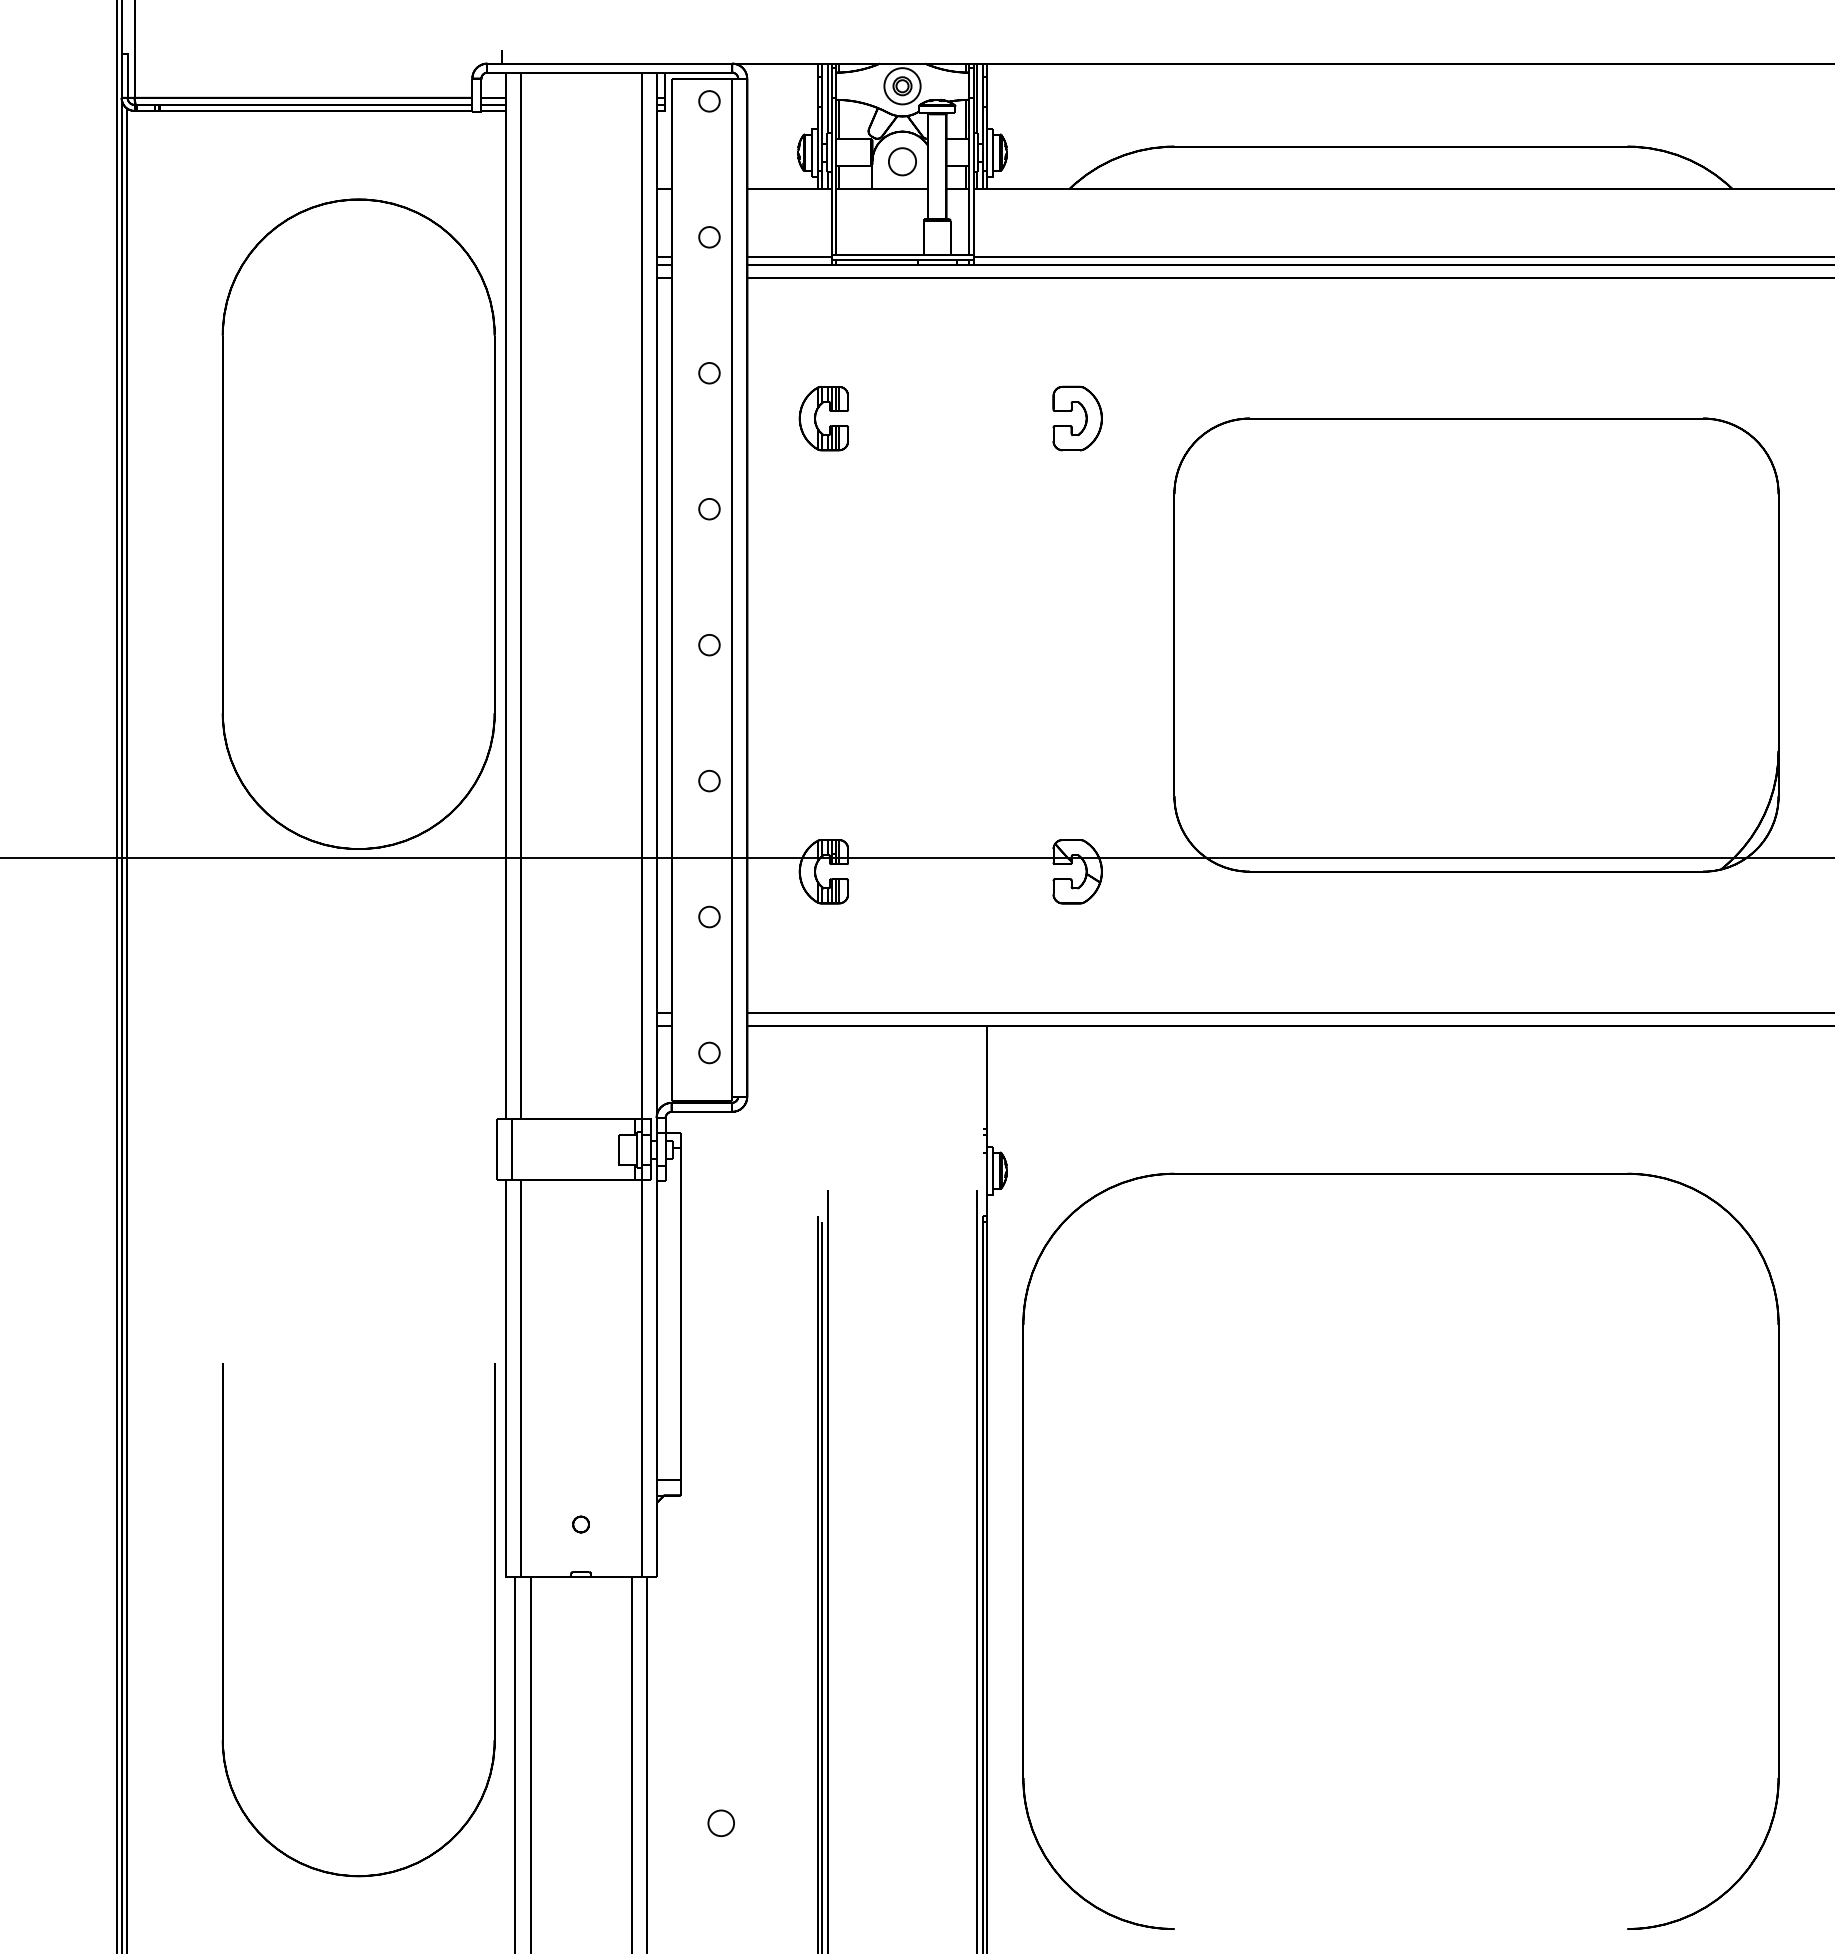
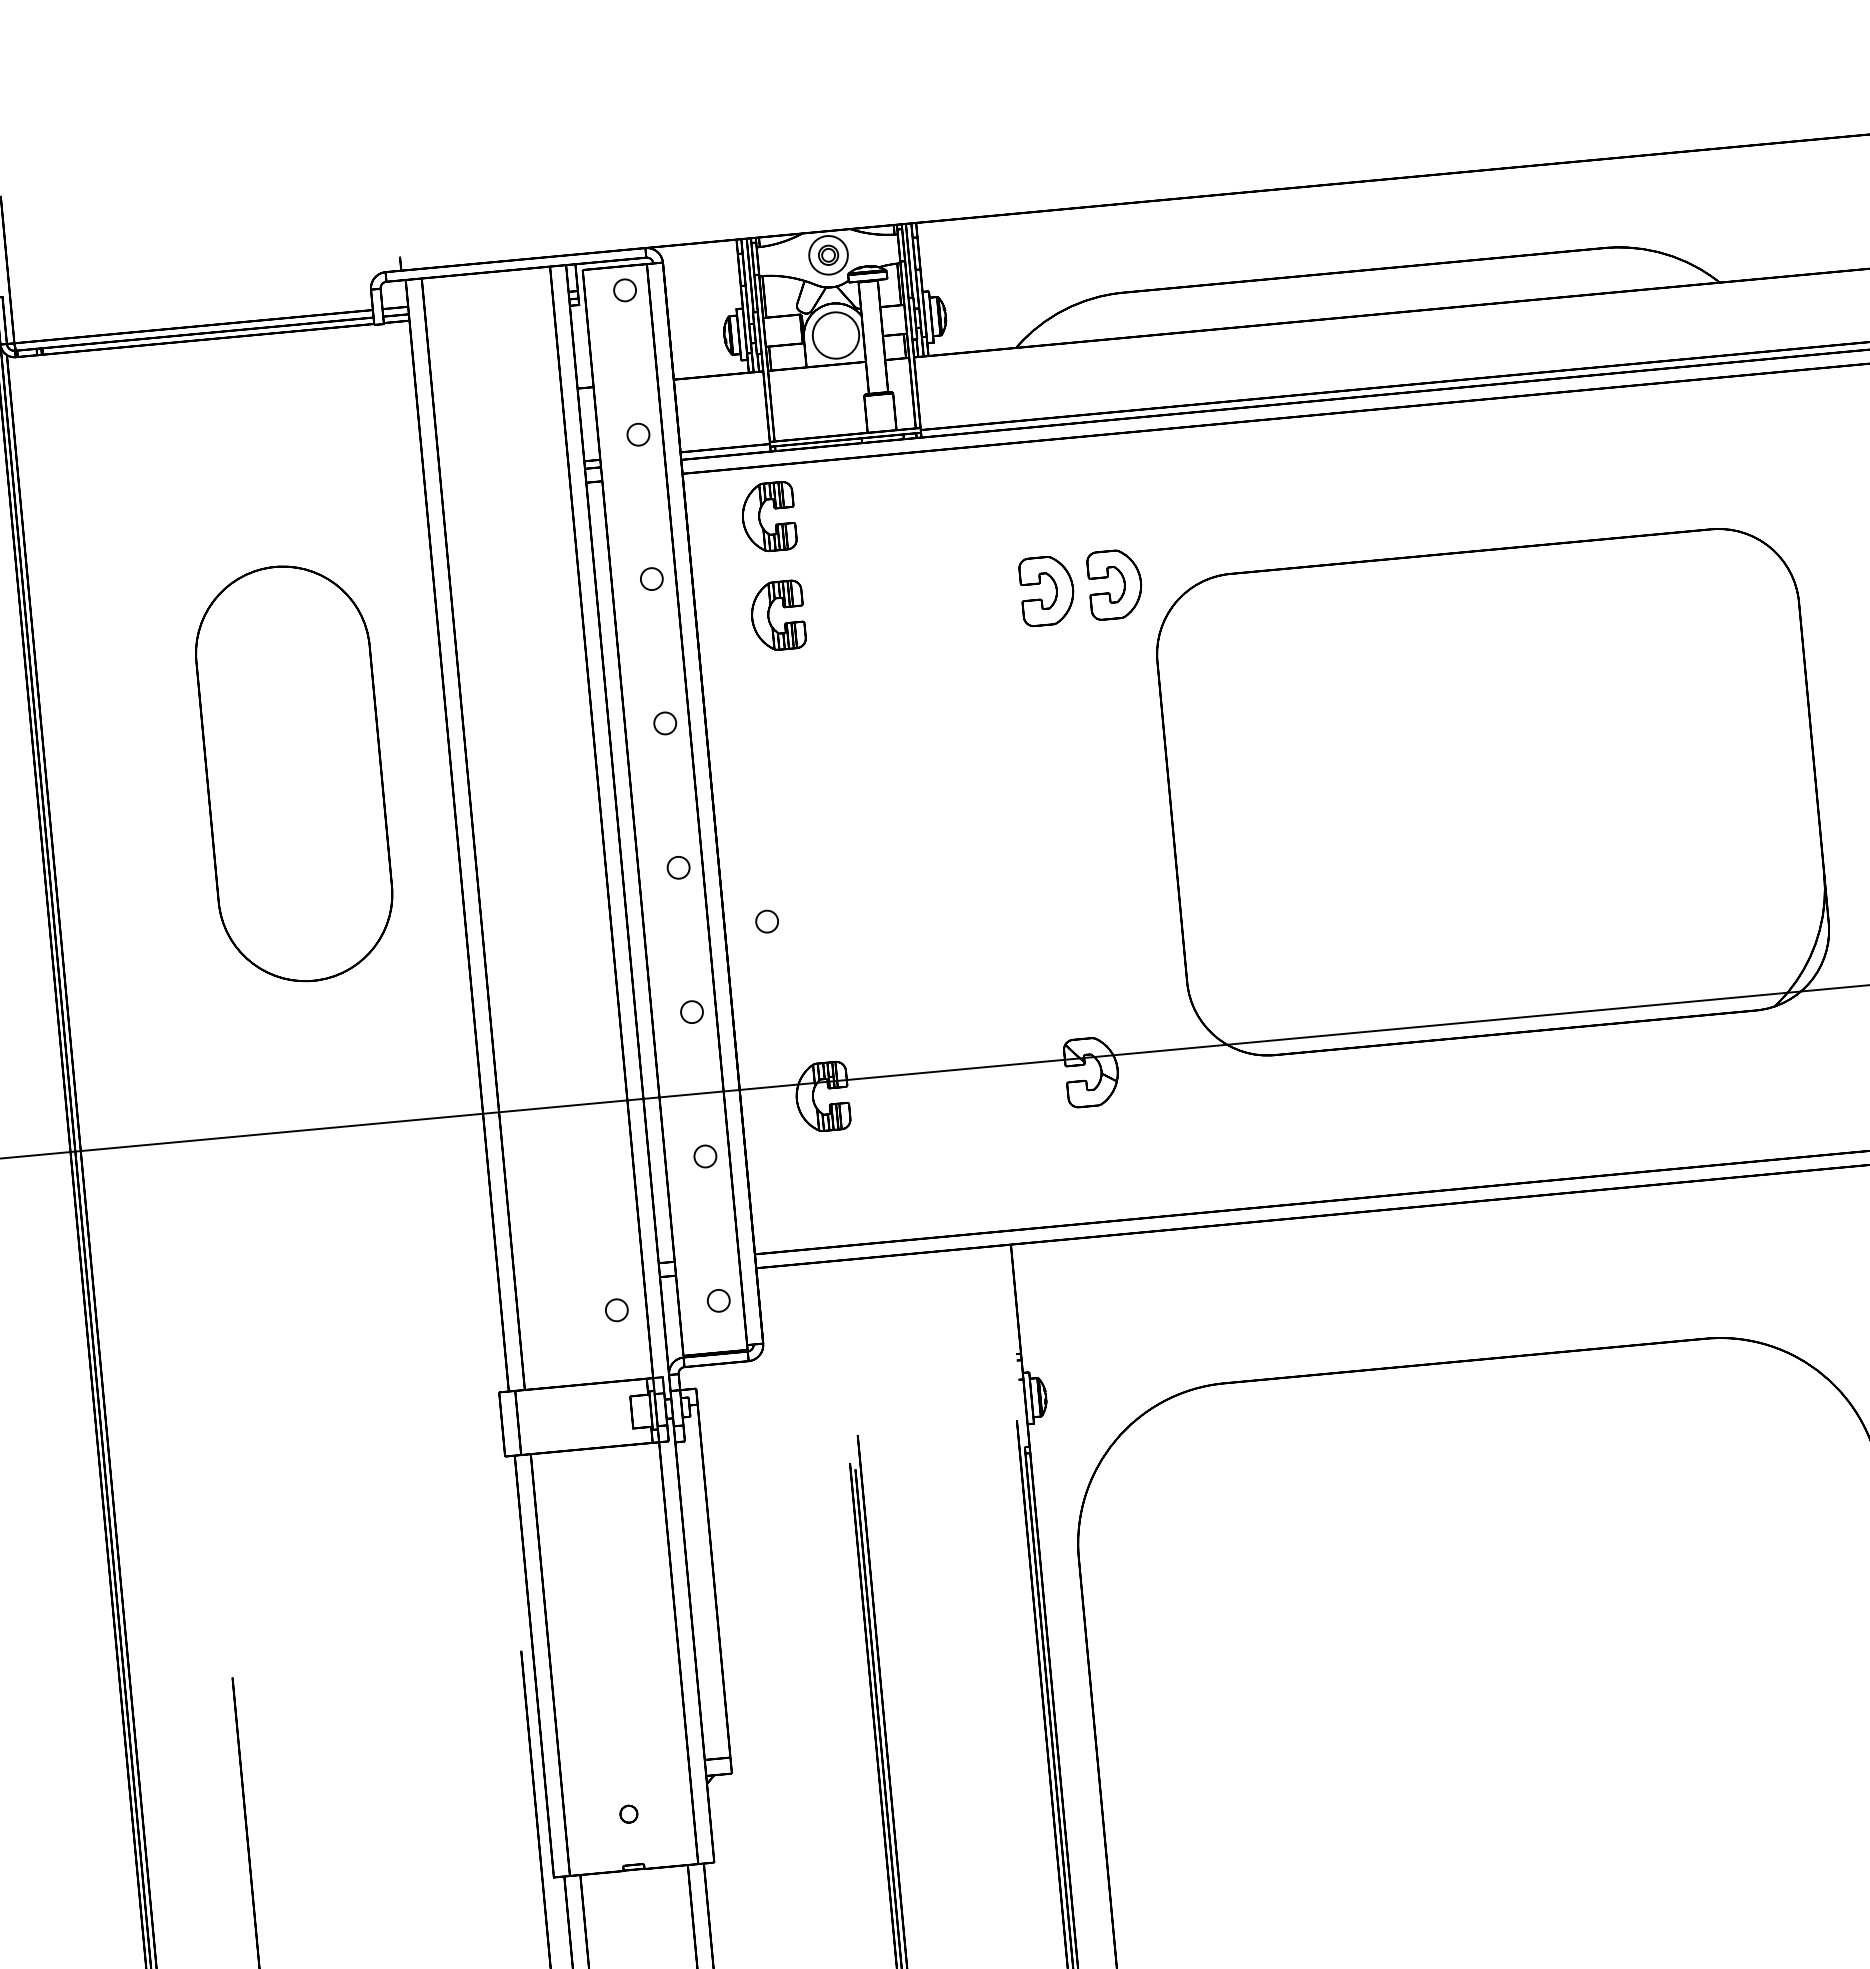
circle: (902, 161) -> (835, 335), size x1.6
part: (816, 323) -> (760, 515), added
part: (1149, 418) -> (1123, 583), added
part: (358, 523) -> (293, 773), size x0.6
circle: (787, 702) -> (767, 921), added
circle: (613, 1052) -> (616, 1309), added

